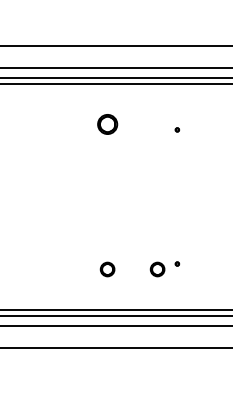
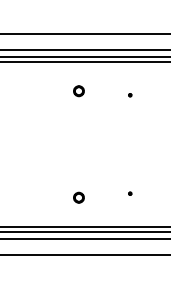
part: (107, 124) -> (78, 91), size x0.71
part: (157, 269) -> (115, 197), removed

